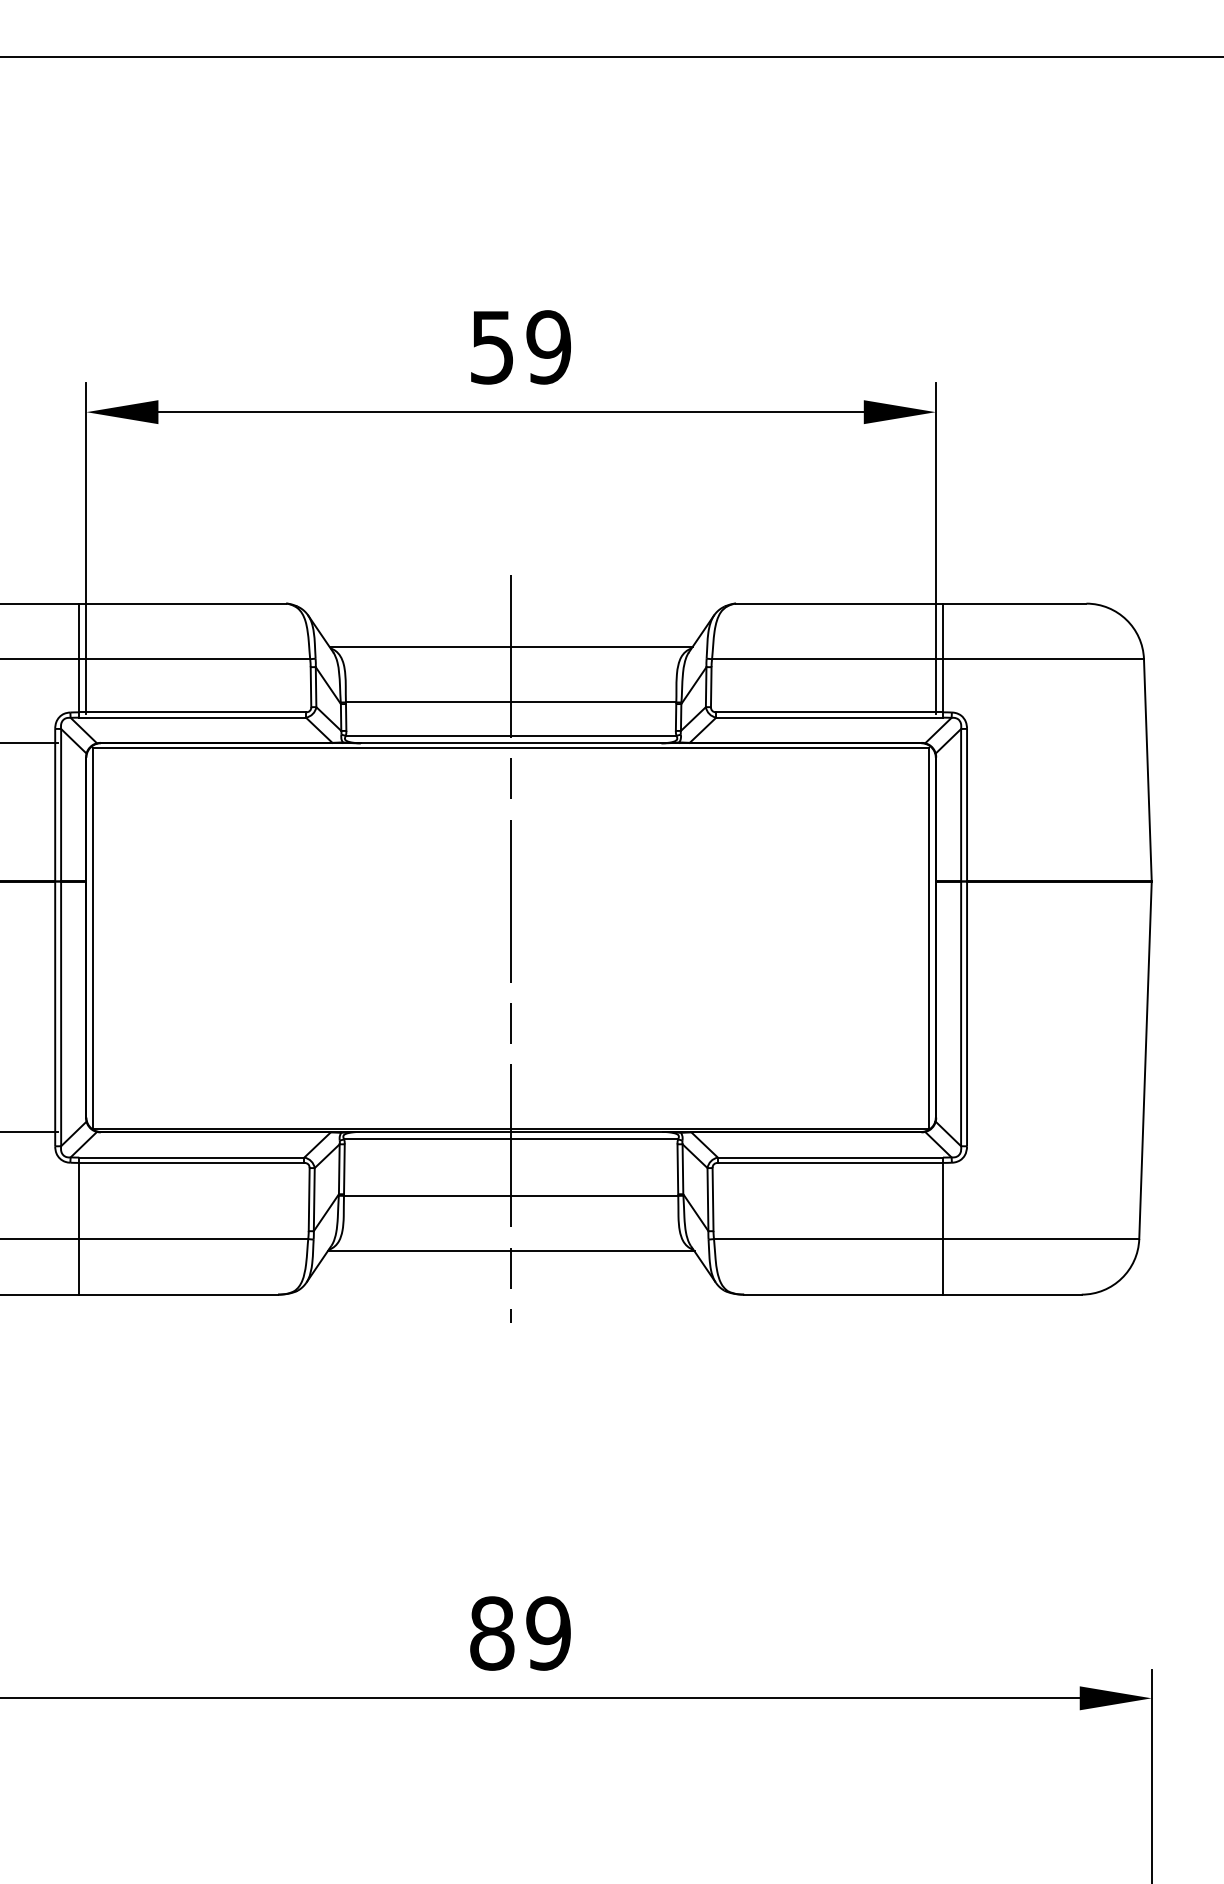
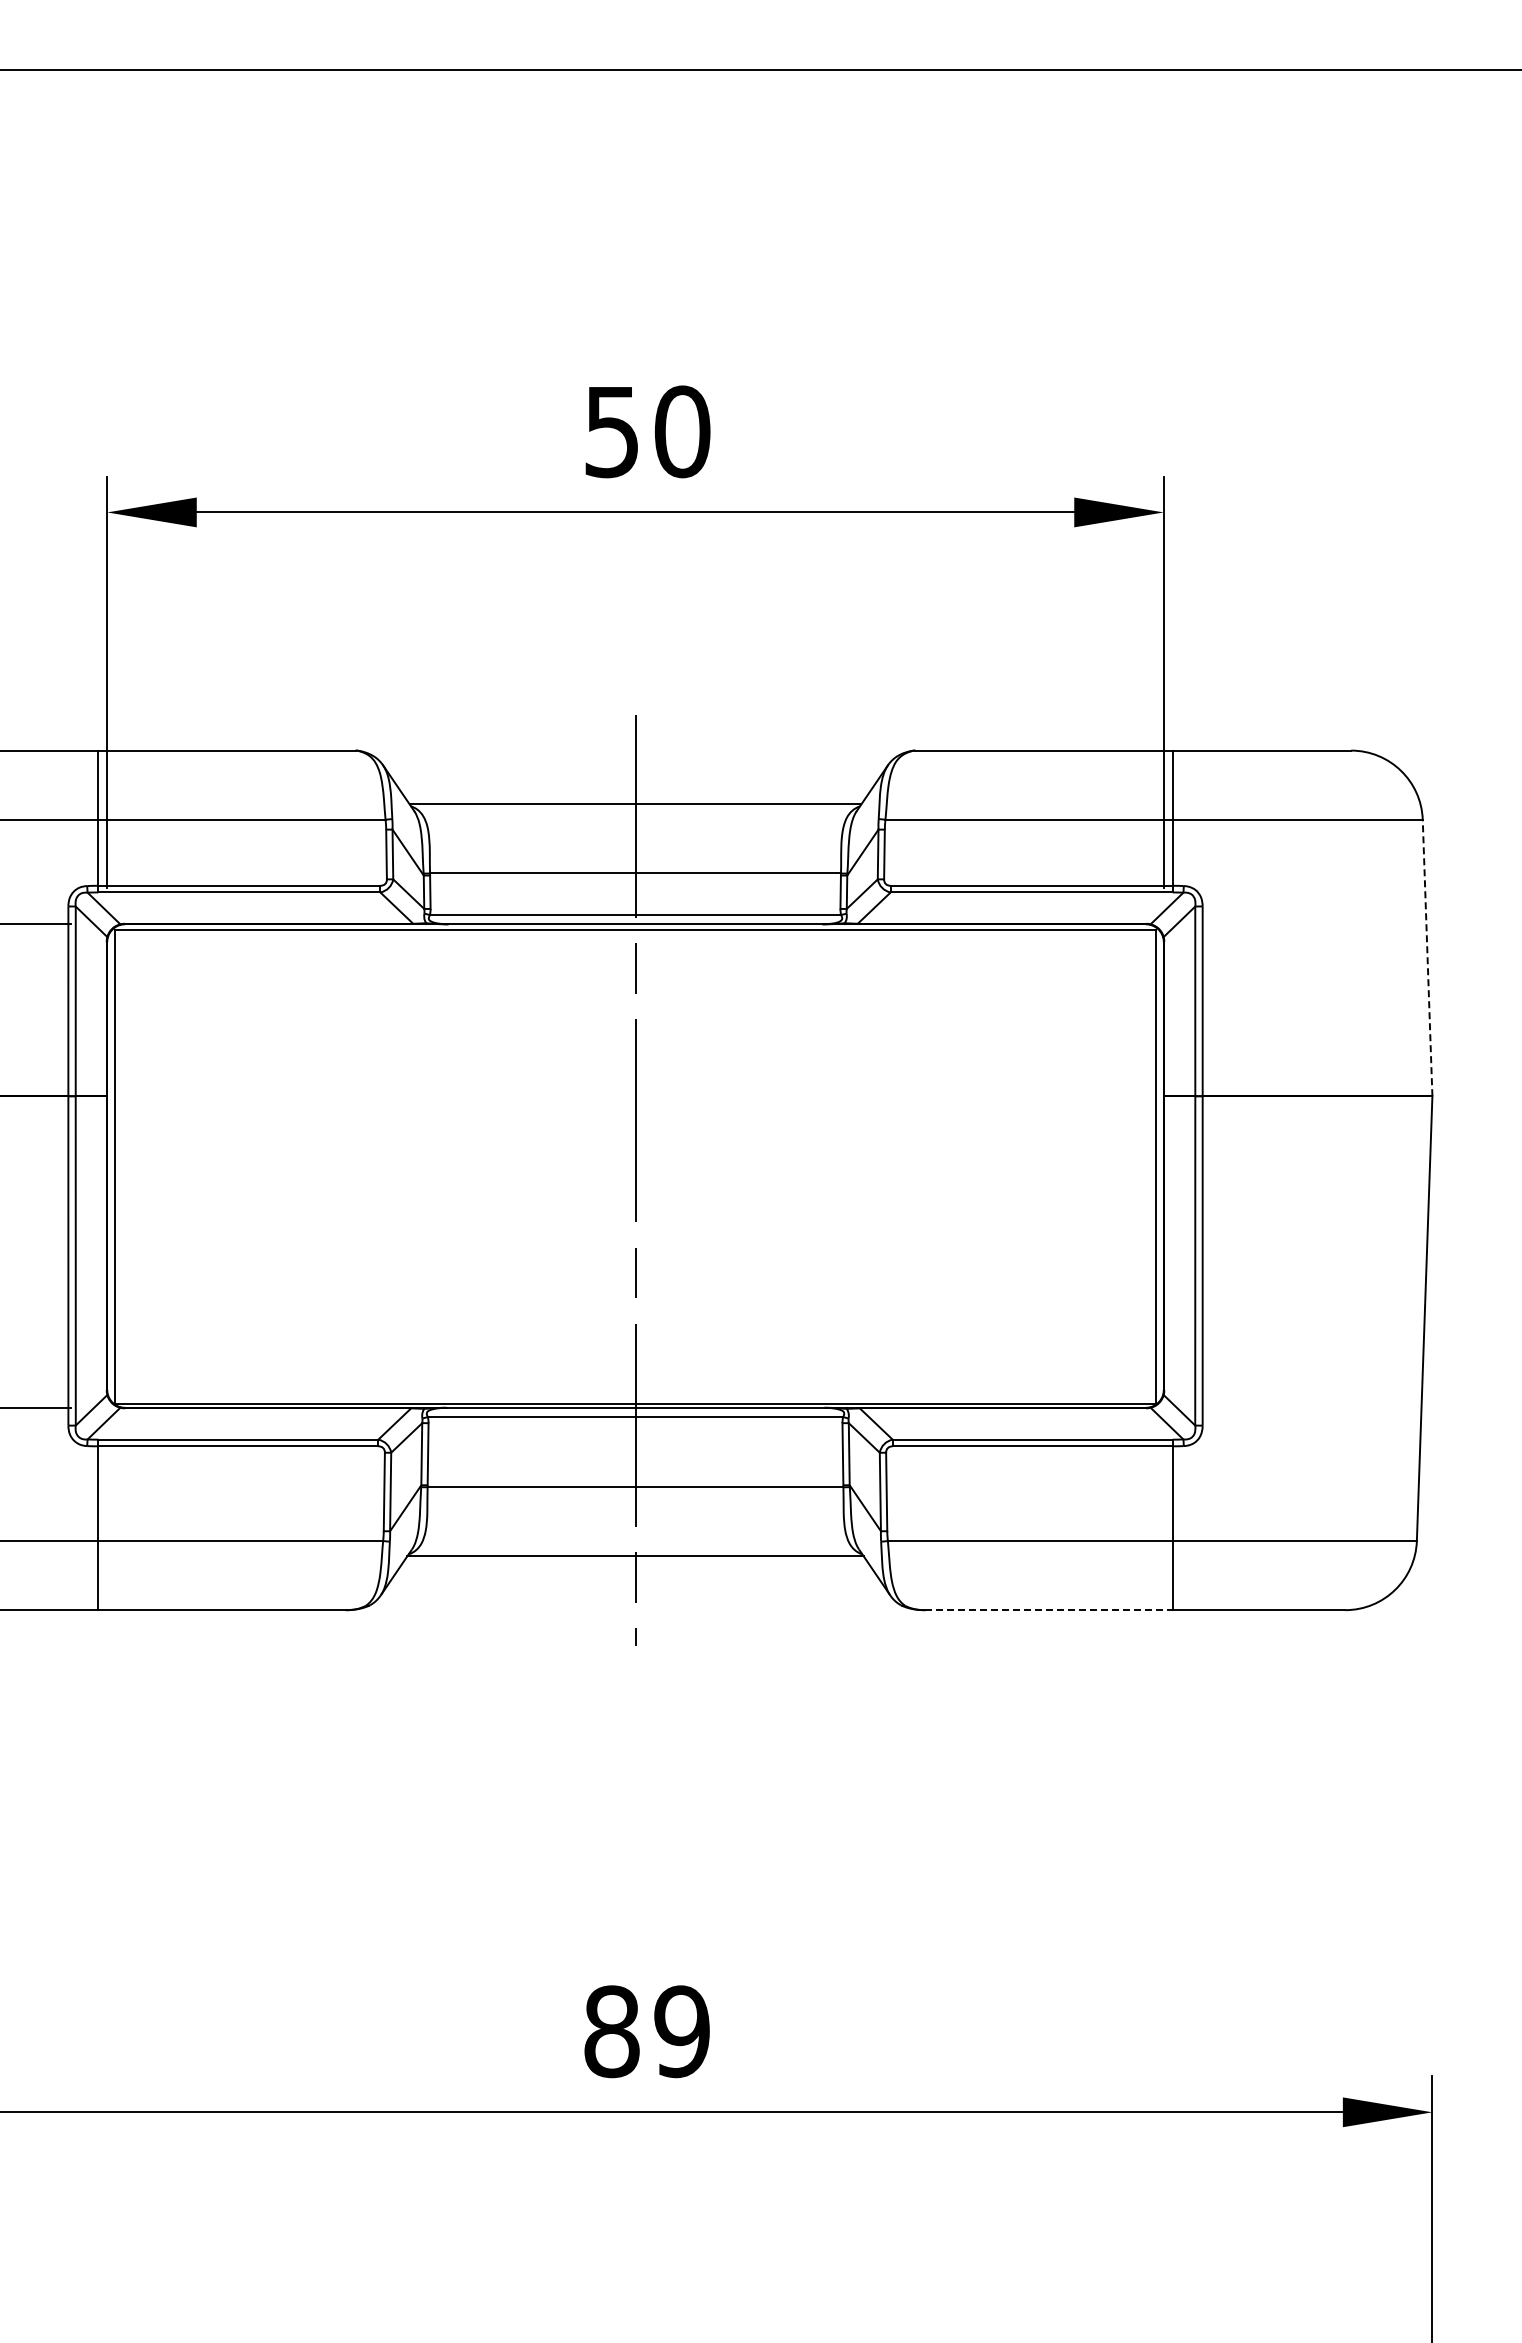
text: (548, 347) -> (682, 431), 59 -> 50
line: (1147, 769) -> (1427, 957), solid -> dashed
line: (843, 1294) -> (1049, 1610), solid -> dashed

